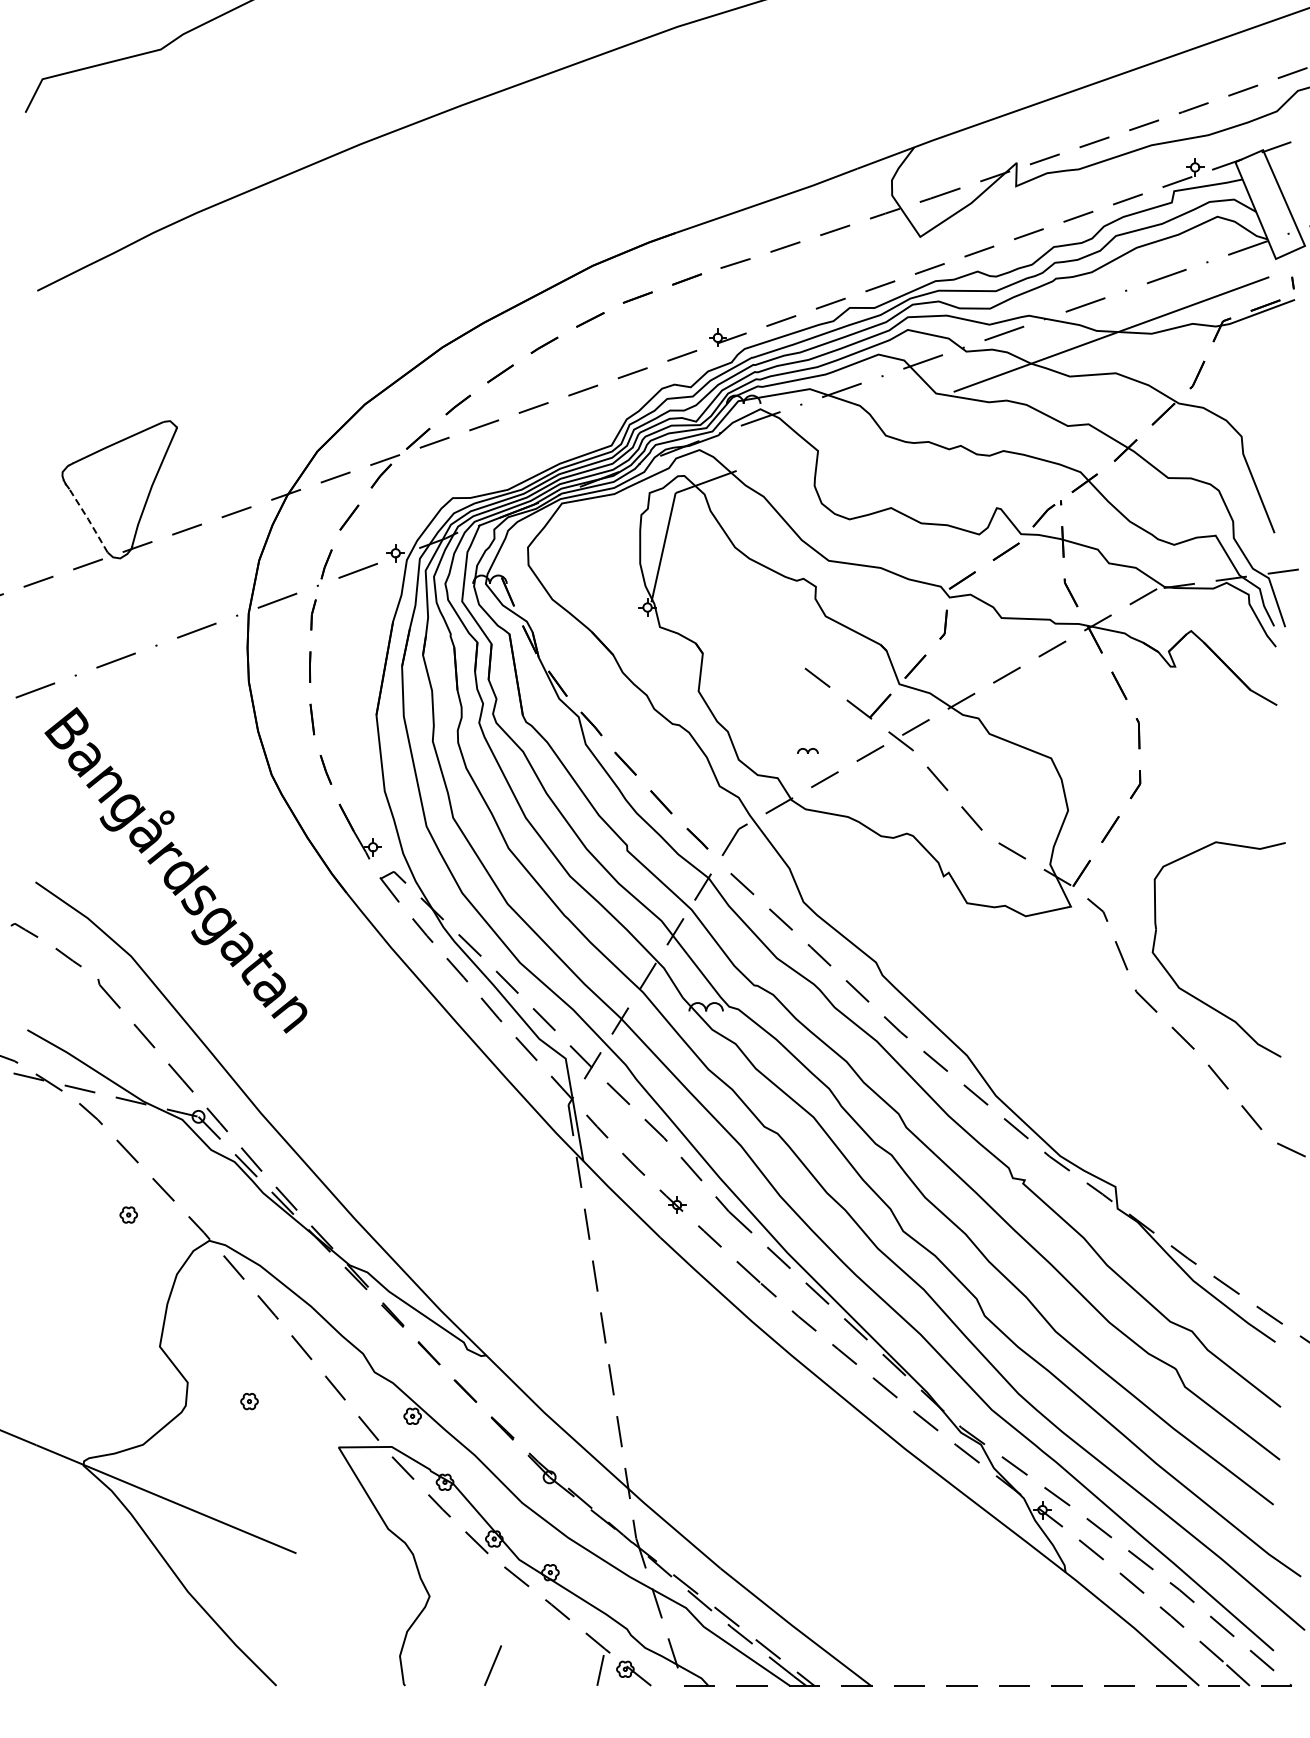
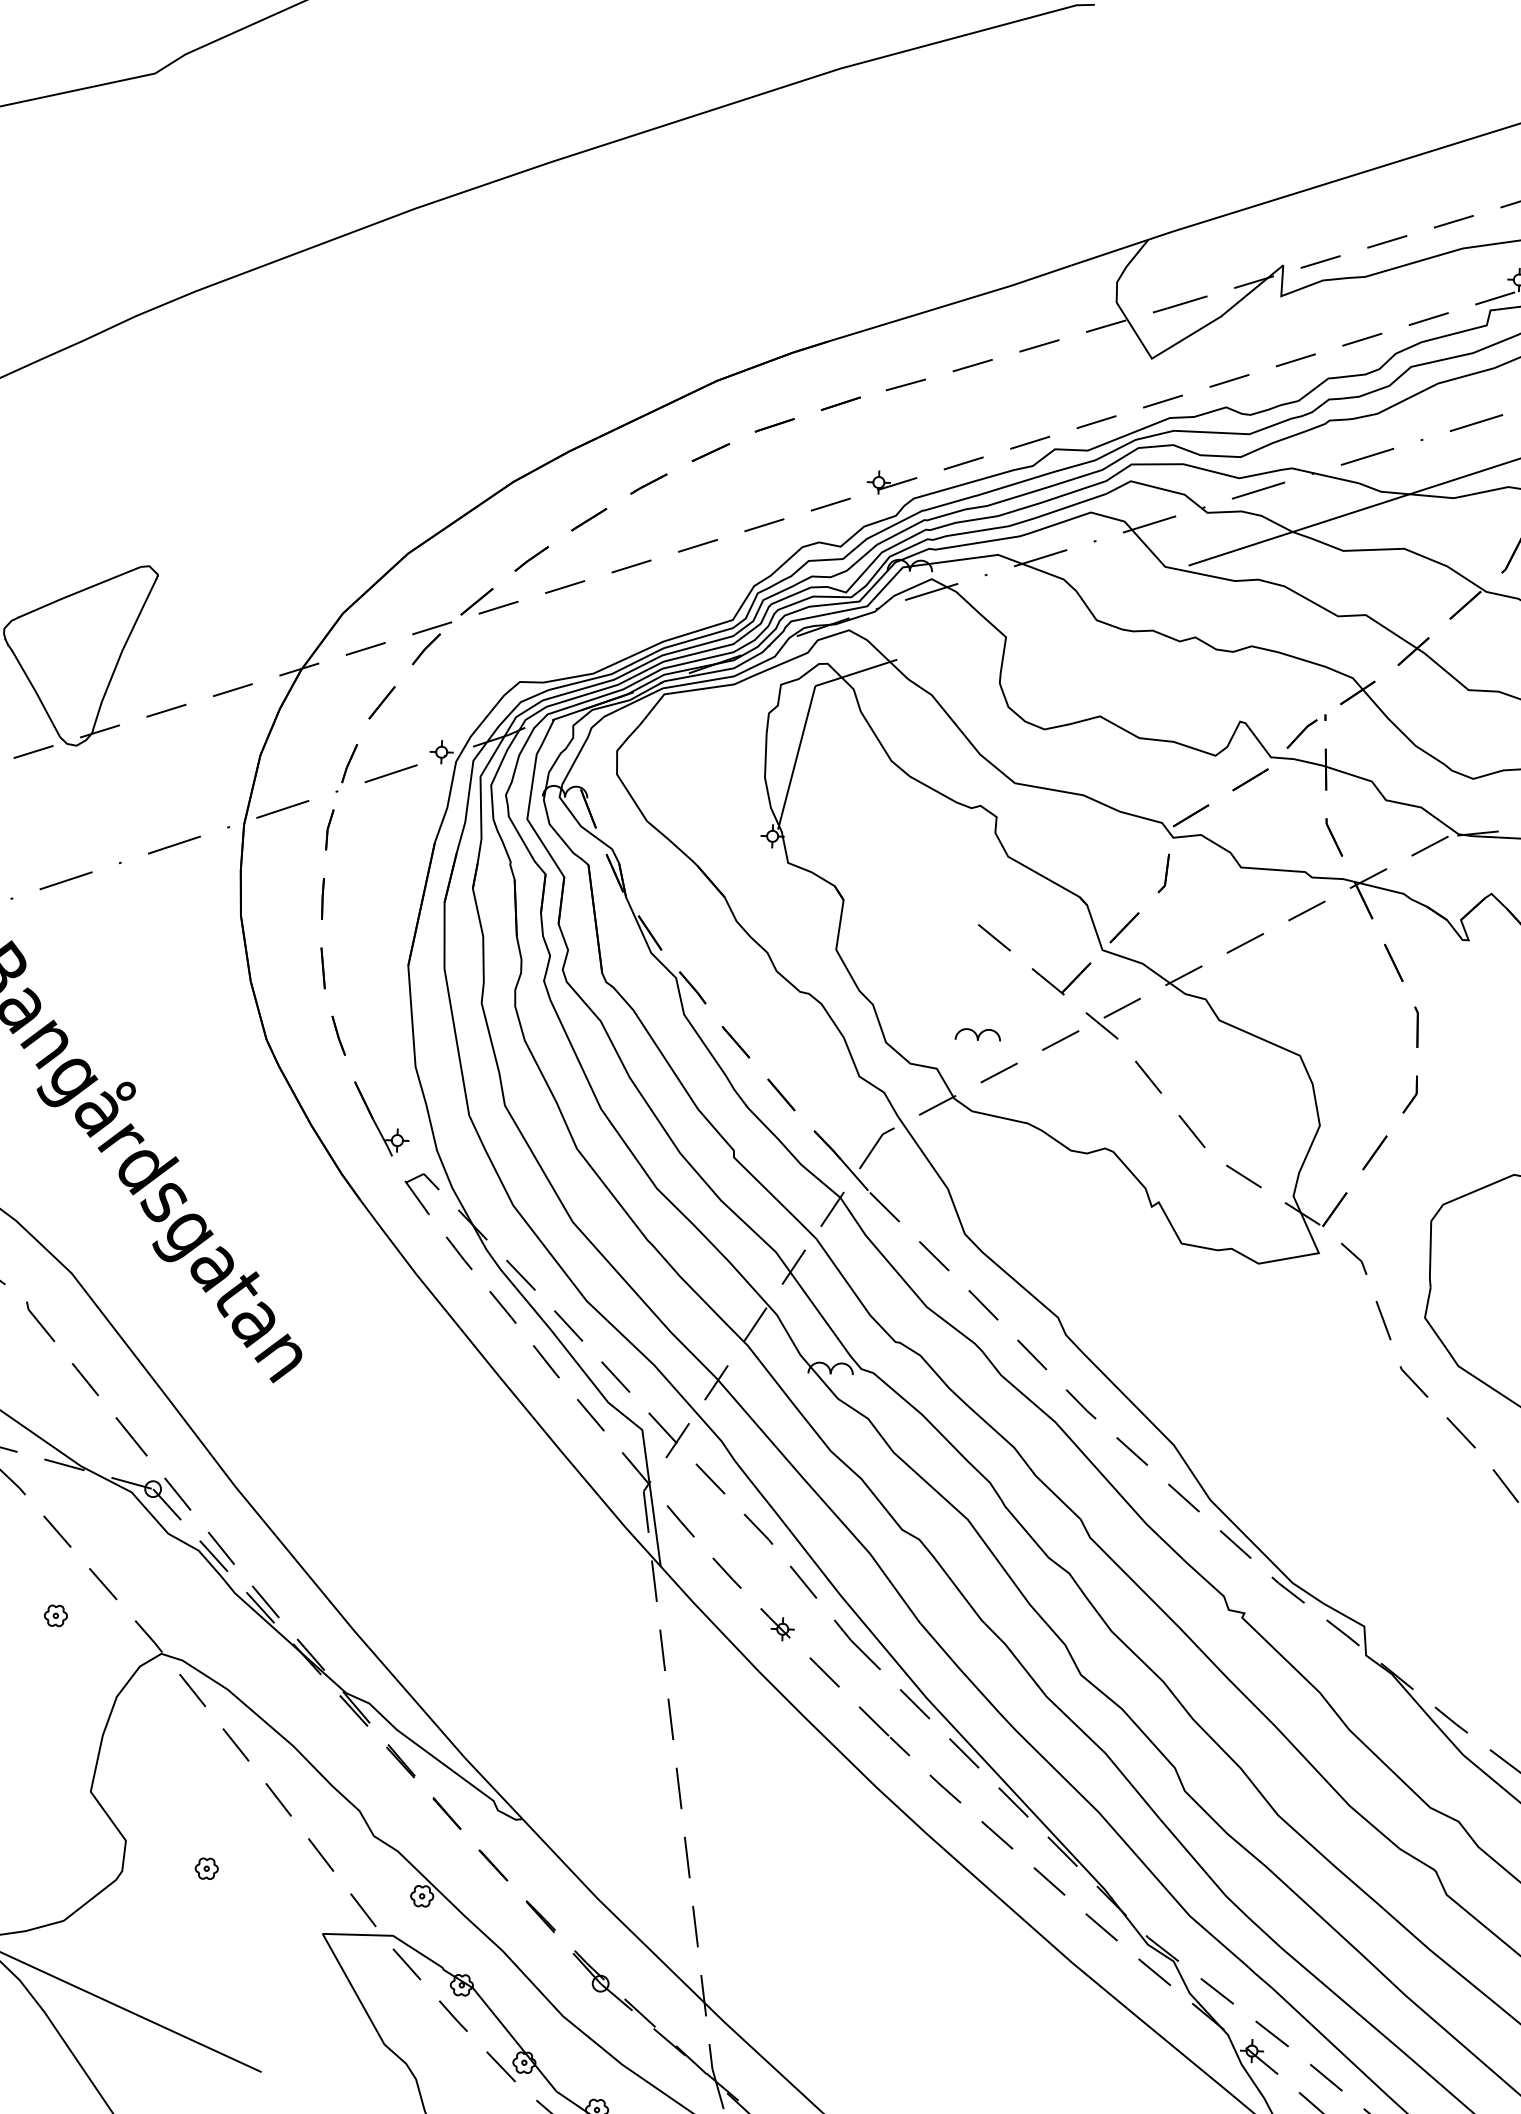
line: (88, 519) -> (36, 692), dashed -> solid
part: (807, 750) -> (977, 1033), size x1.67
line: (718, 861) -> (854, 1176), added

